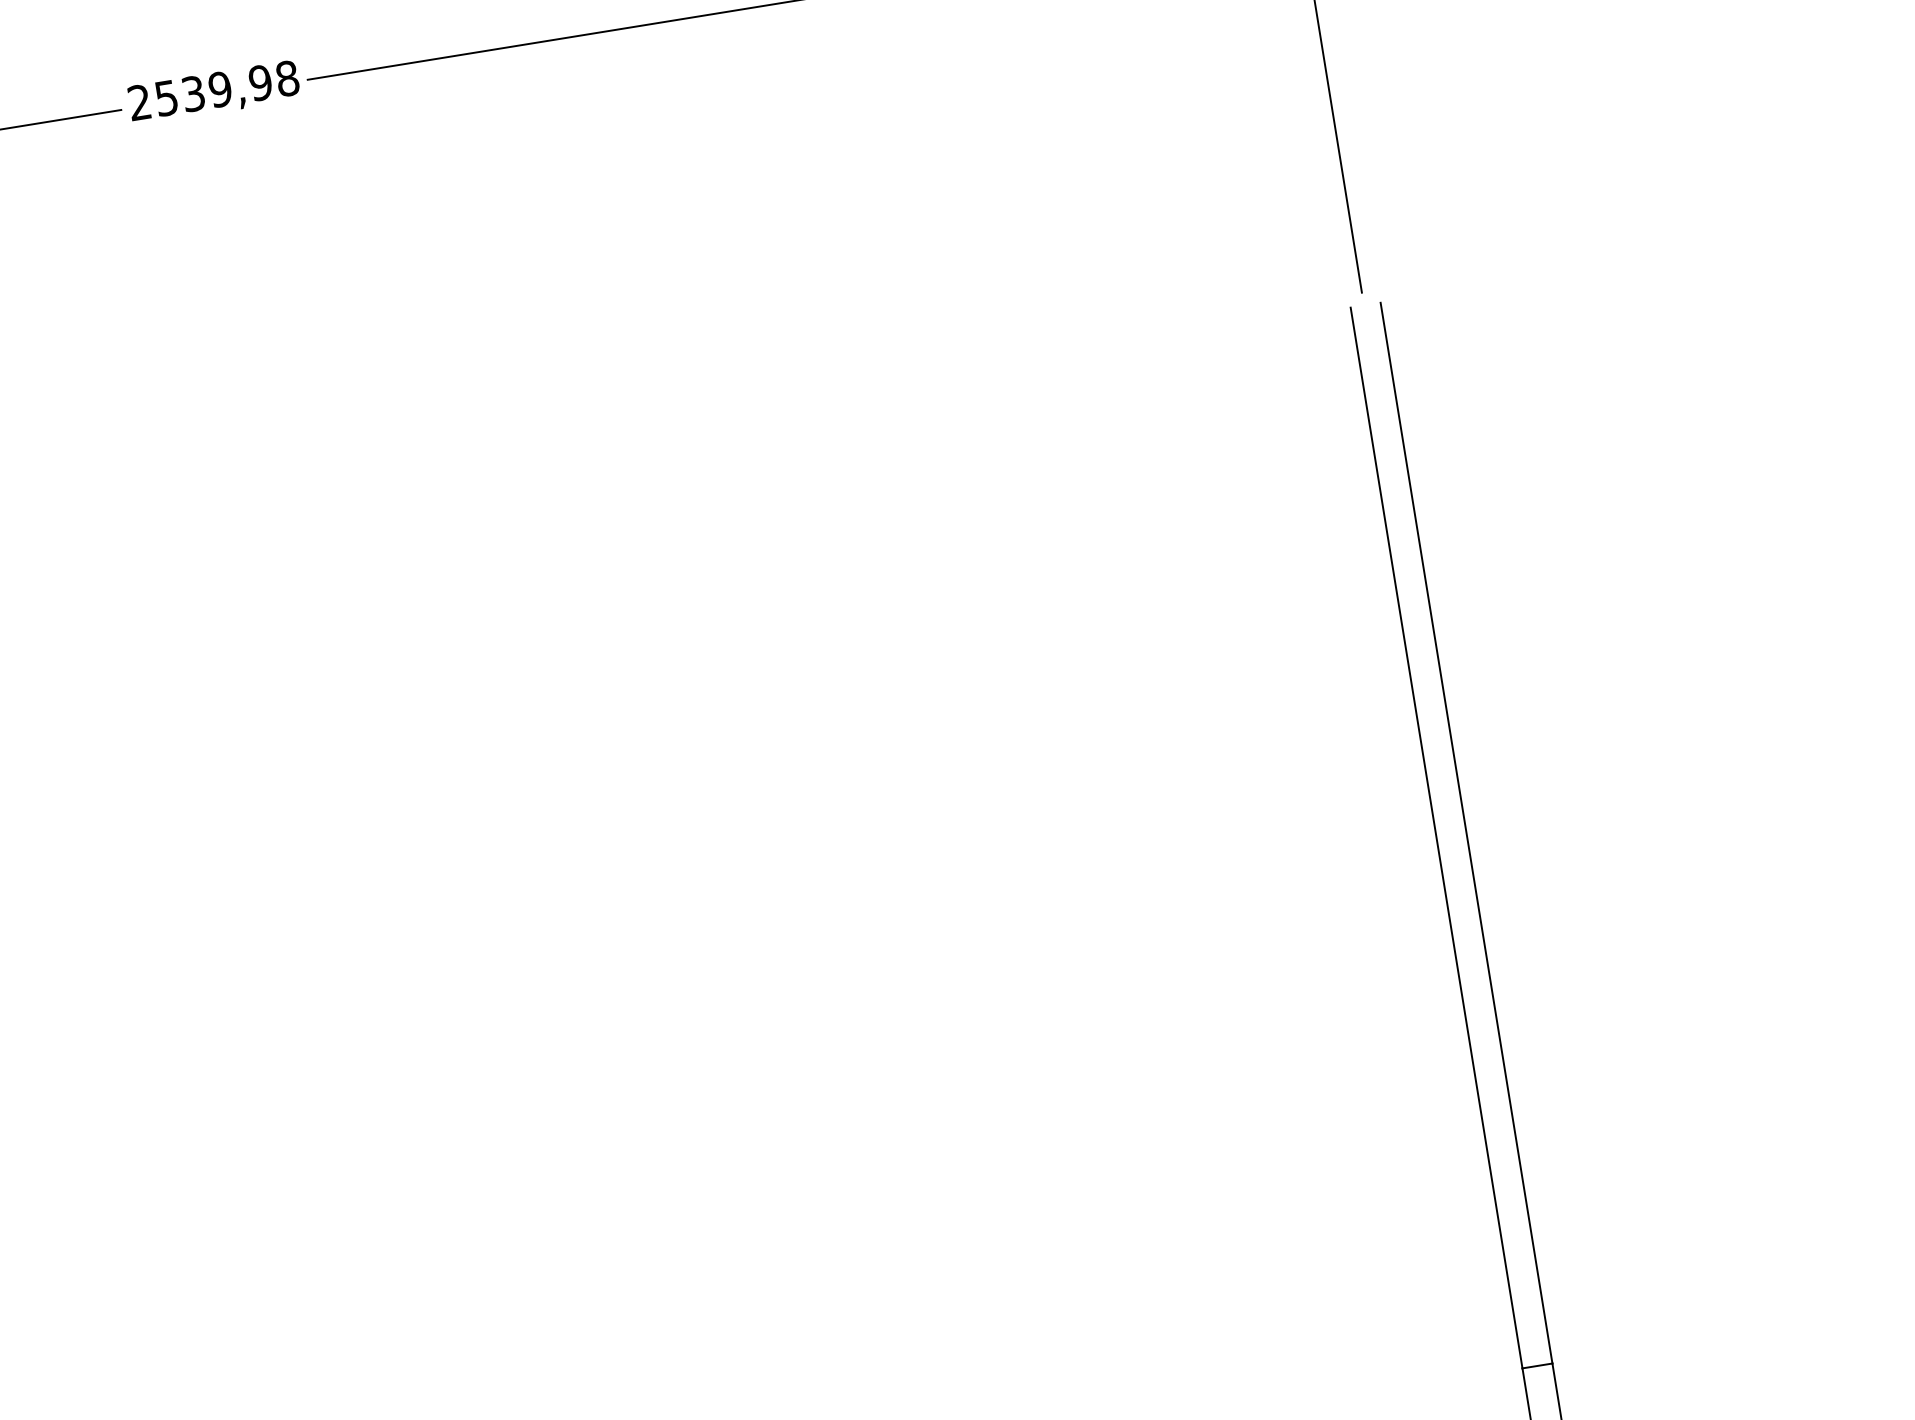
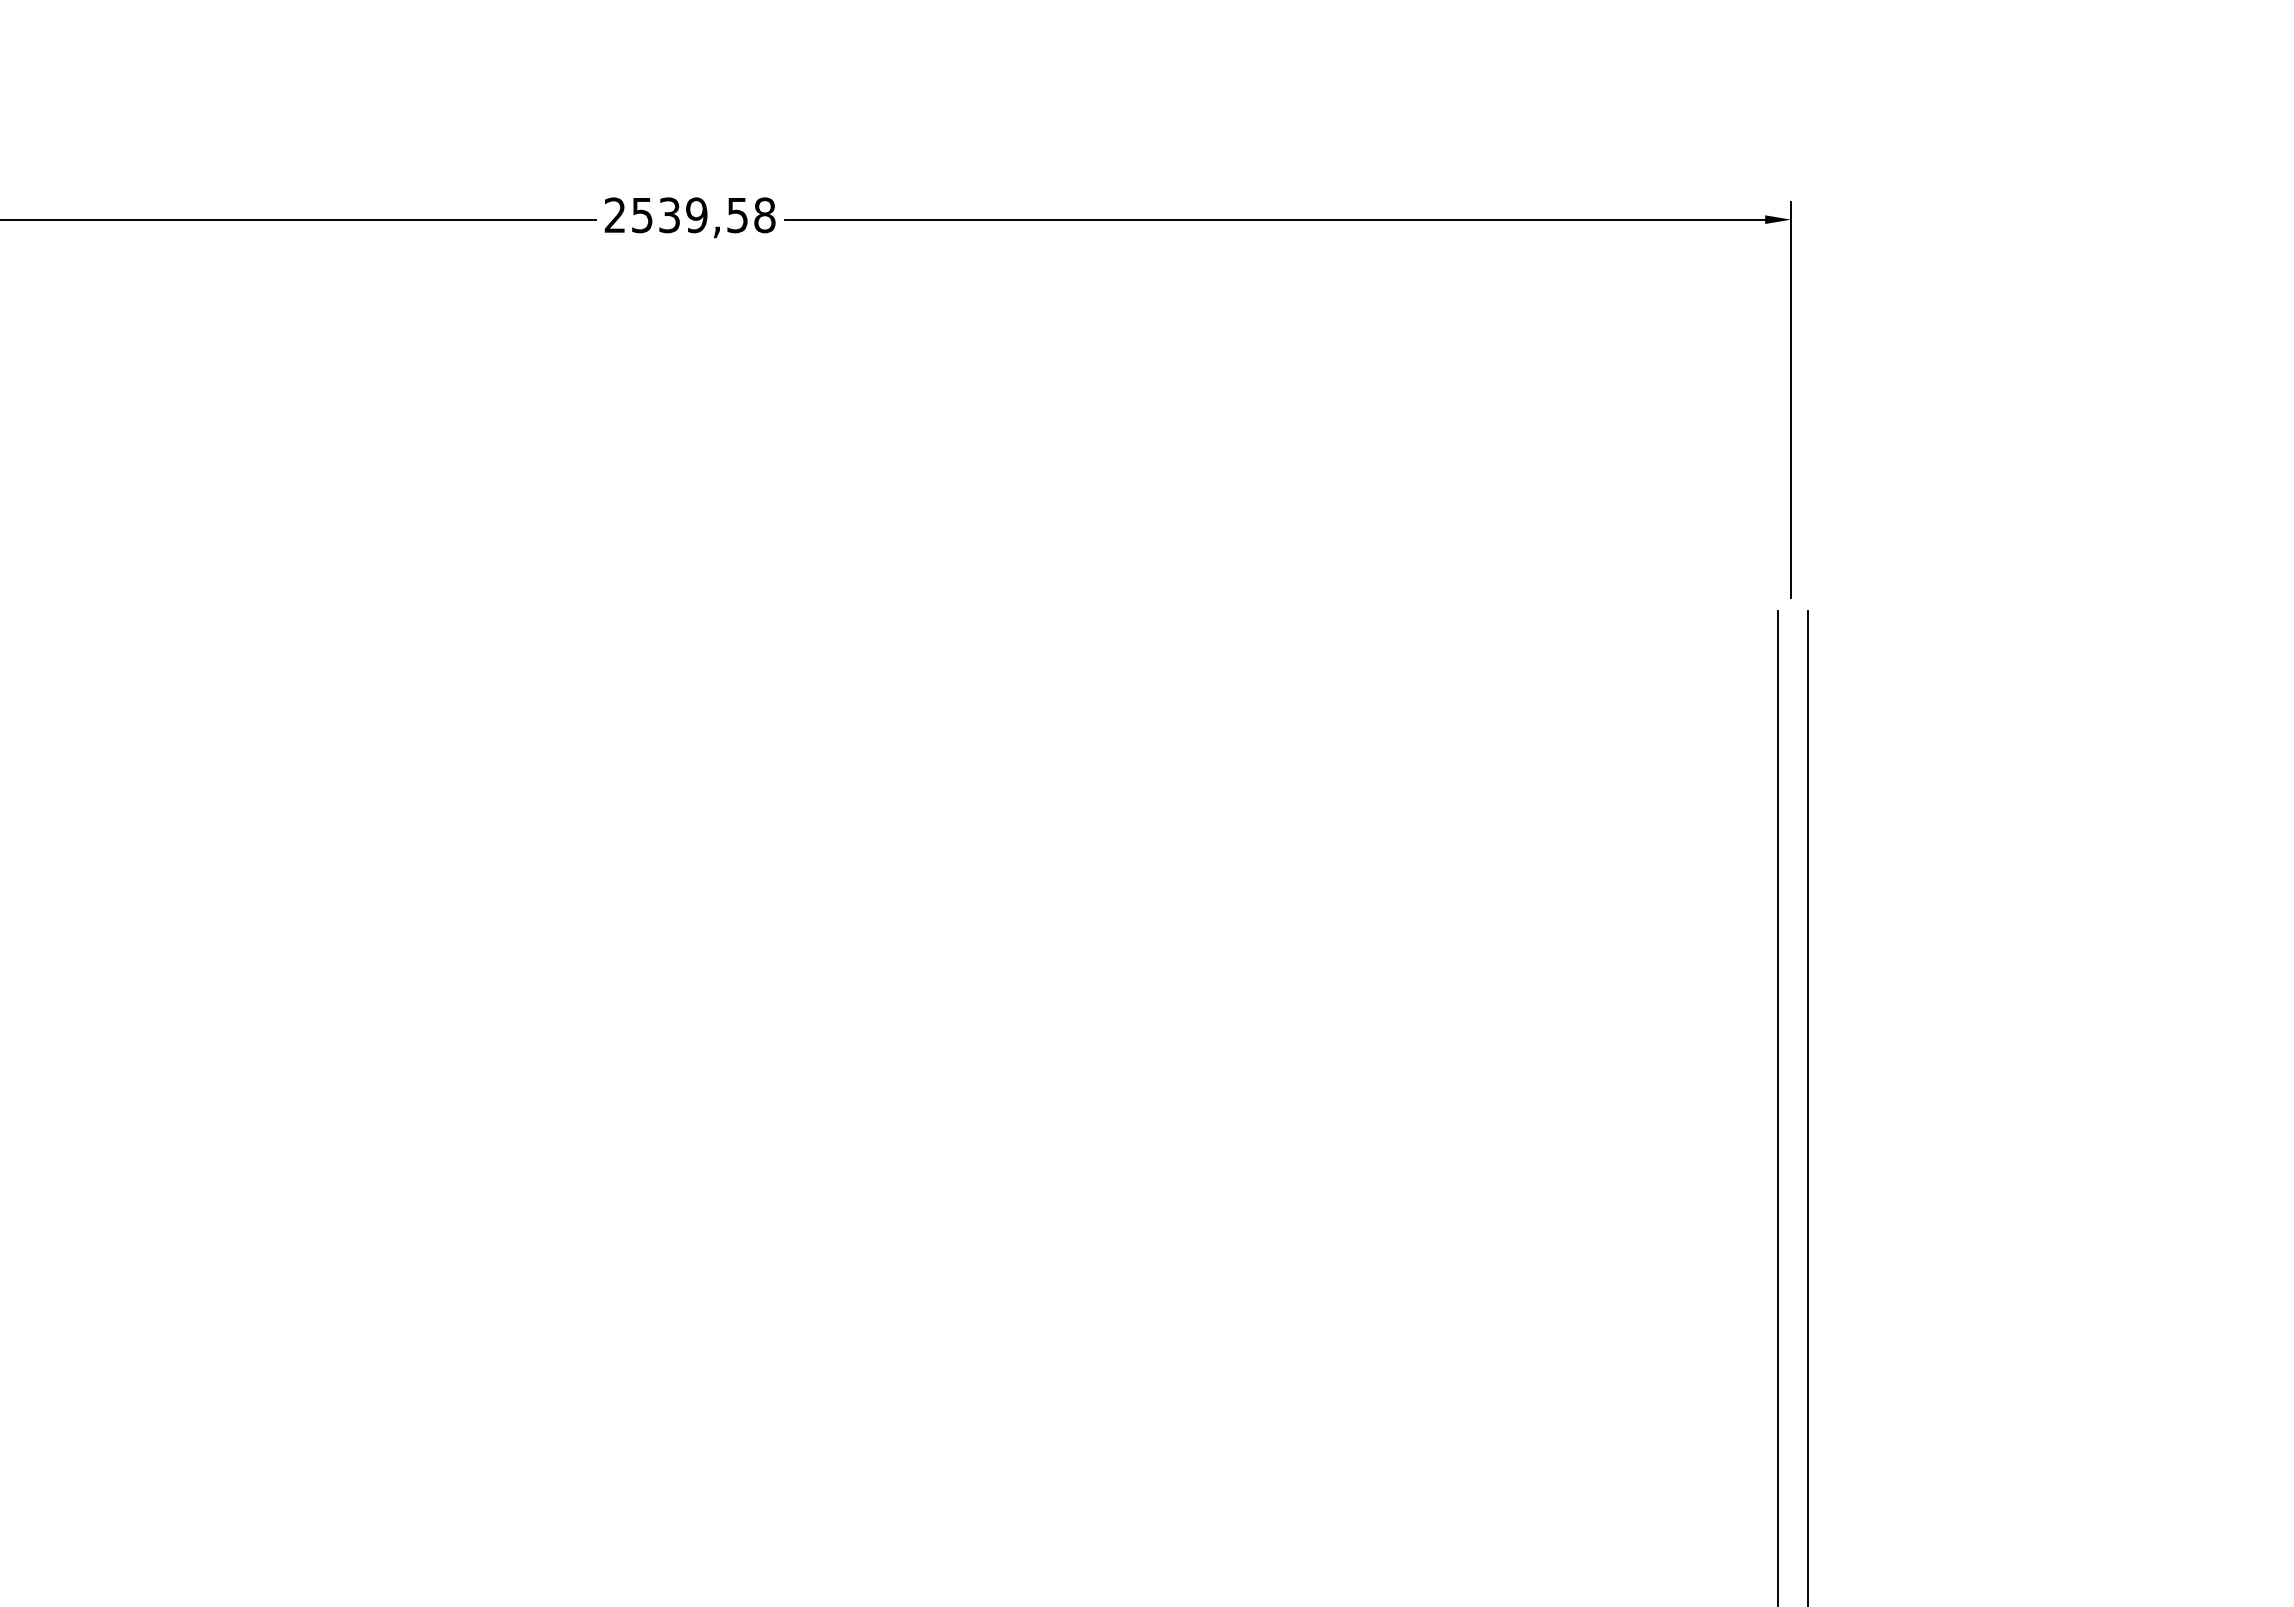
text: (260, 82) -> (737, 214), 2539,98 -> 2539,58

